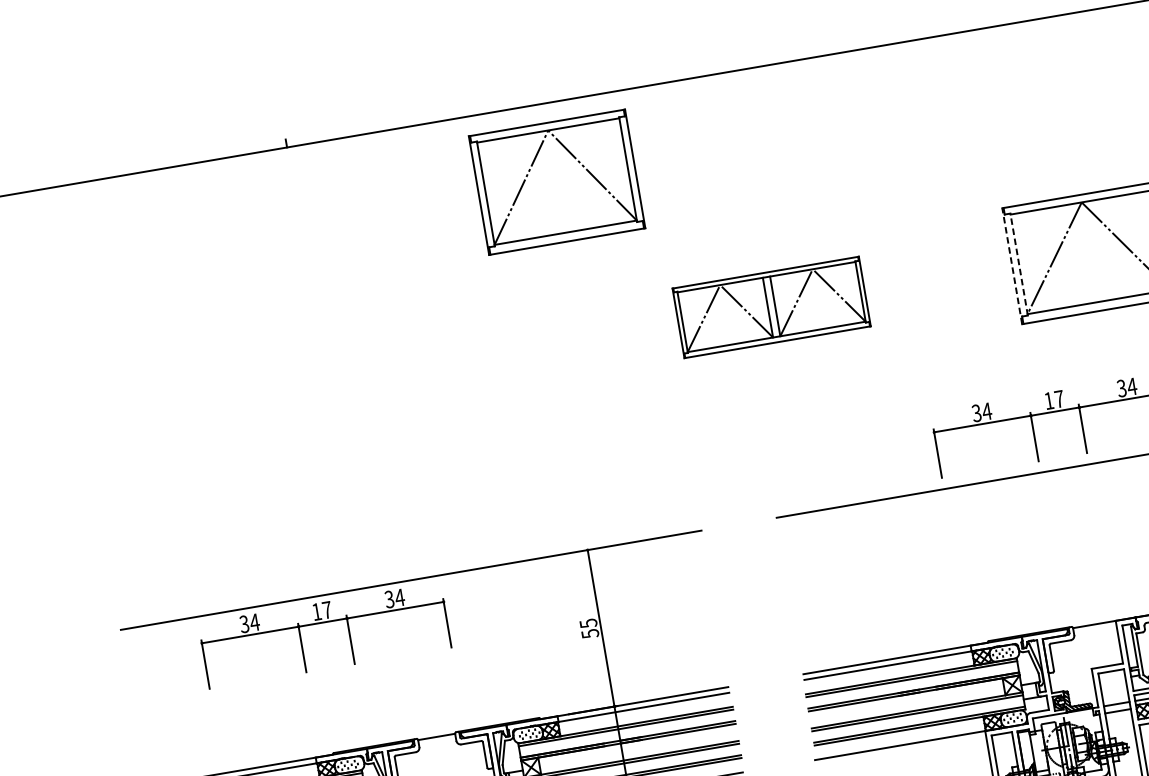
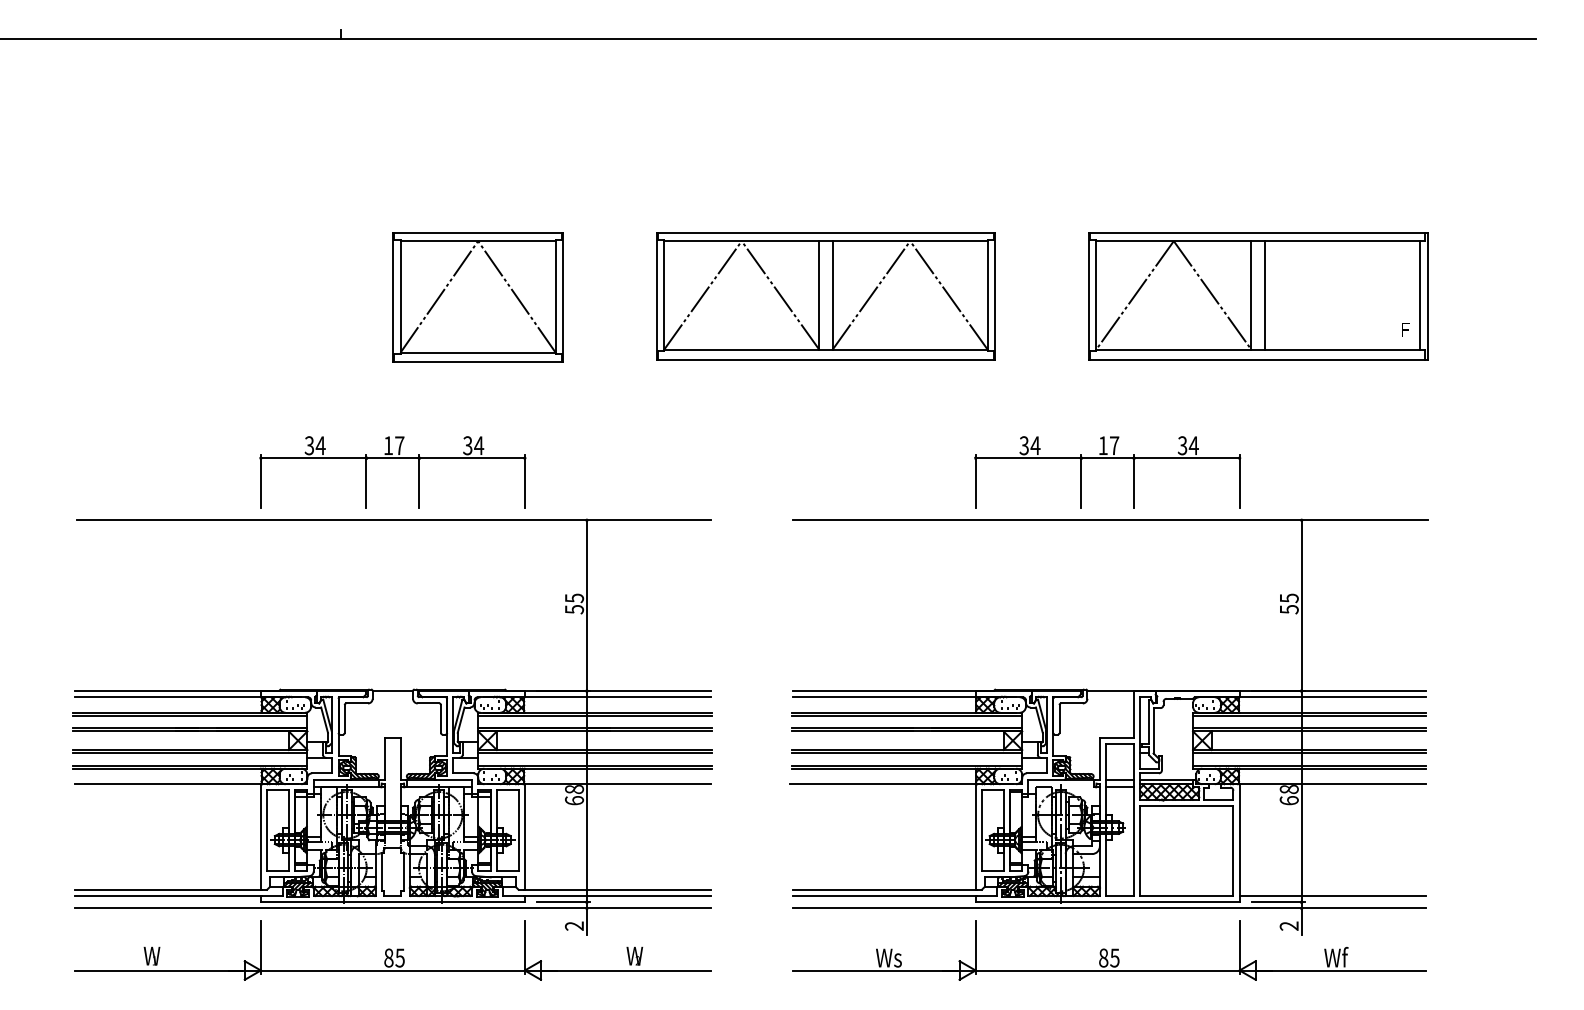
part: (556, 182) -> (477, 297), moved
line: (1019, 264) -> (1096, 295), dashed -> solid
line: (1012, 265) -> (1088, 295), dashed -> solid
part: (771, 307) -> (825, 296), size x1.67
part: (322, 622) -> (392, 458), moved

